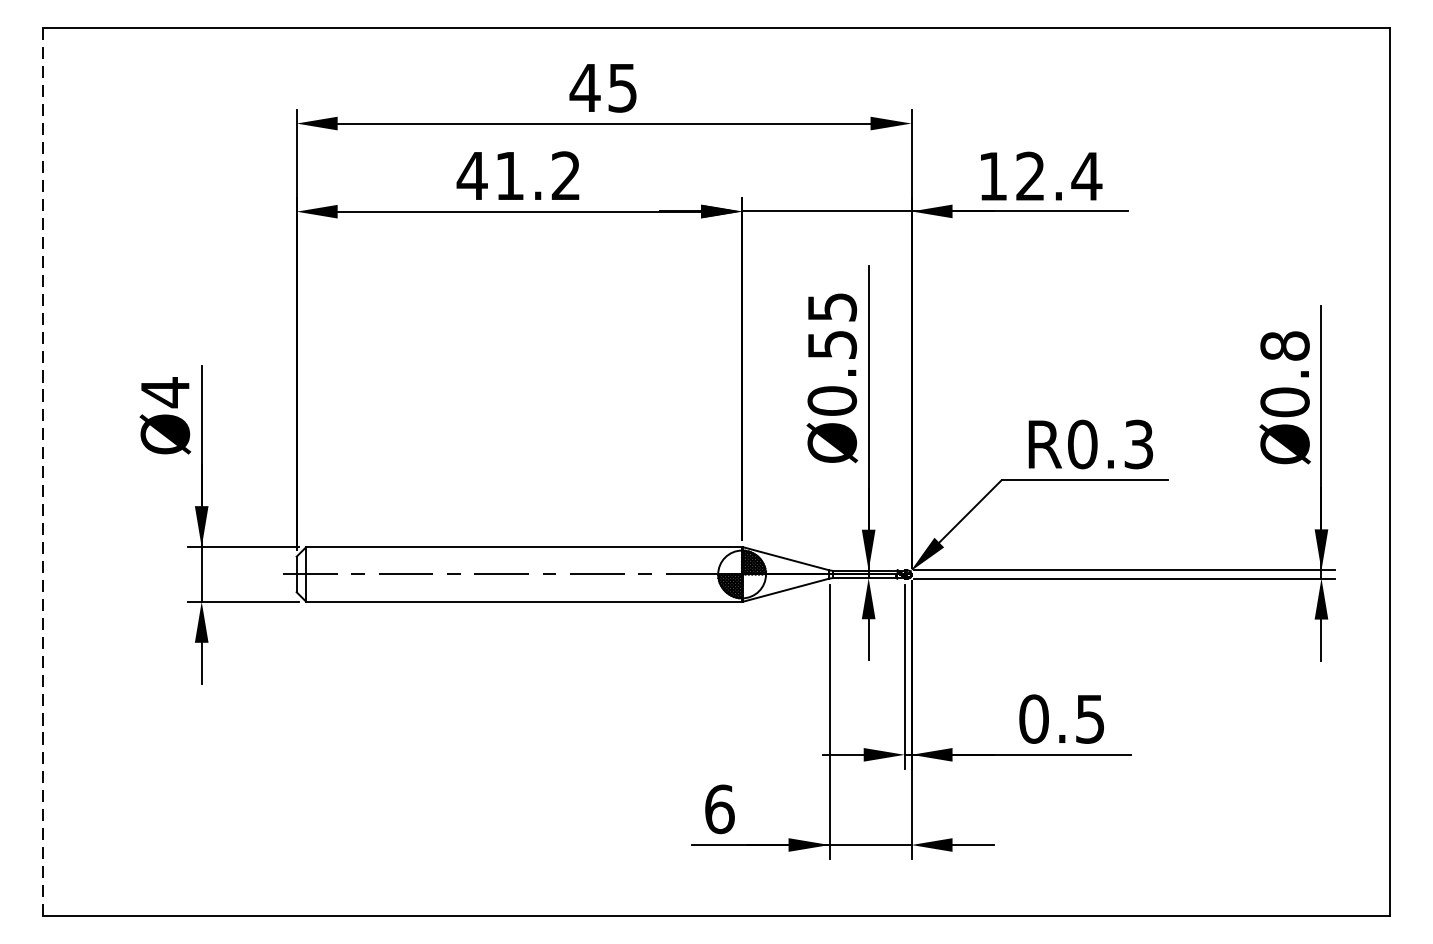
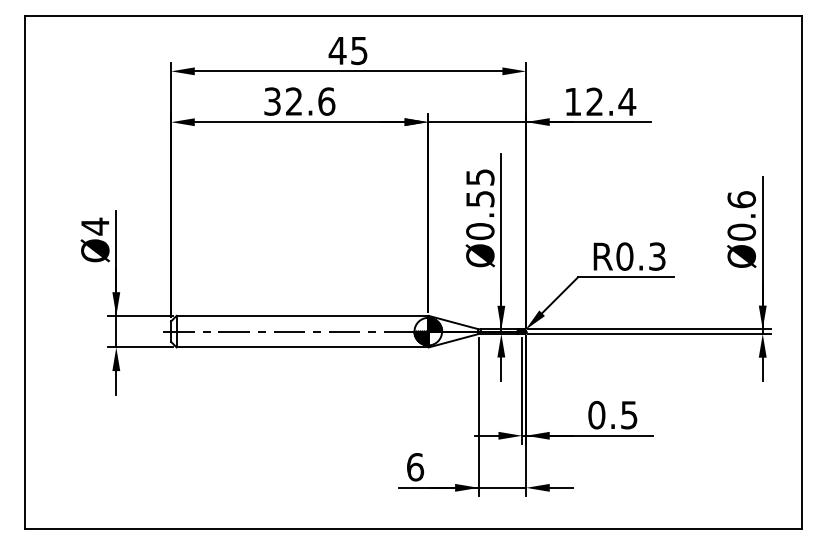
text: (519, 175) -> (299, 101), 41.2 -> 32.6
text: (1284, 345) -> (741, 199), Ø0.8 -> Ø0.6
line: (42, 472) -> (24, 272), dashed -> solid

